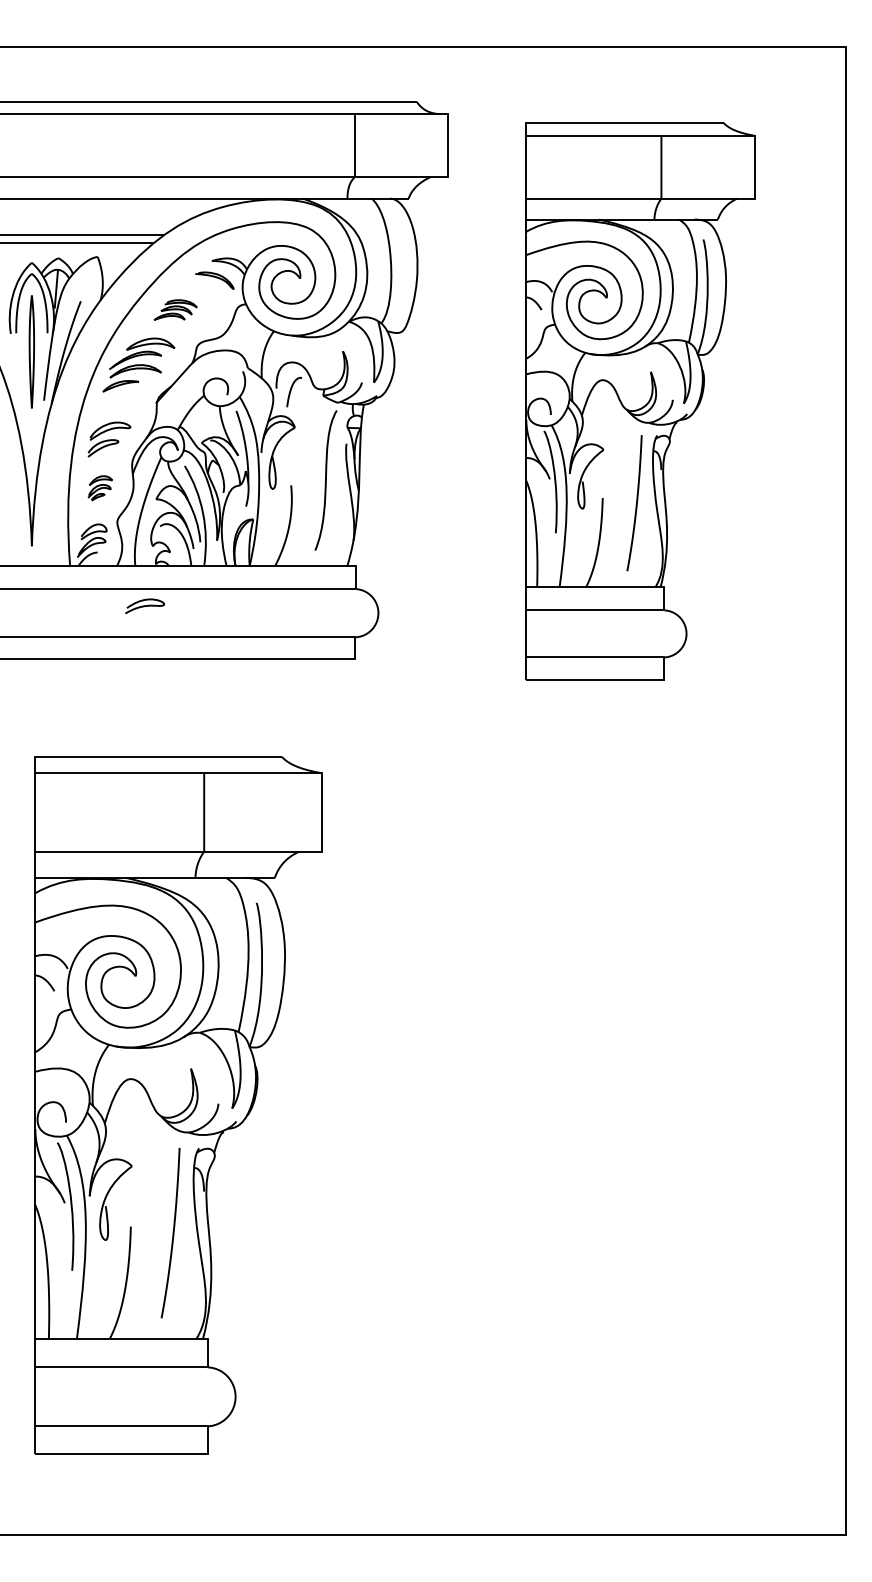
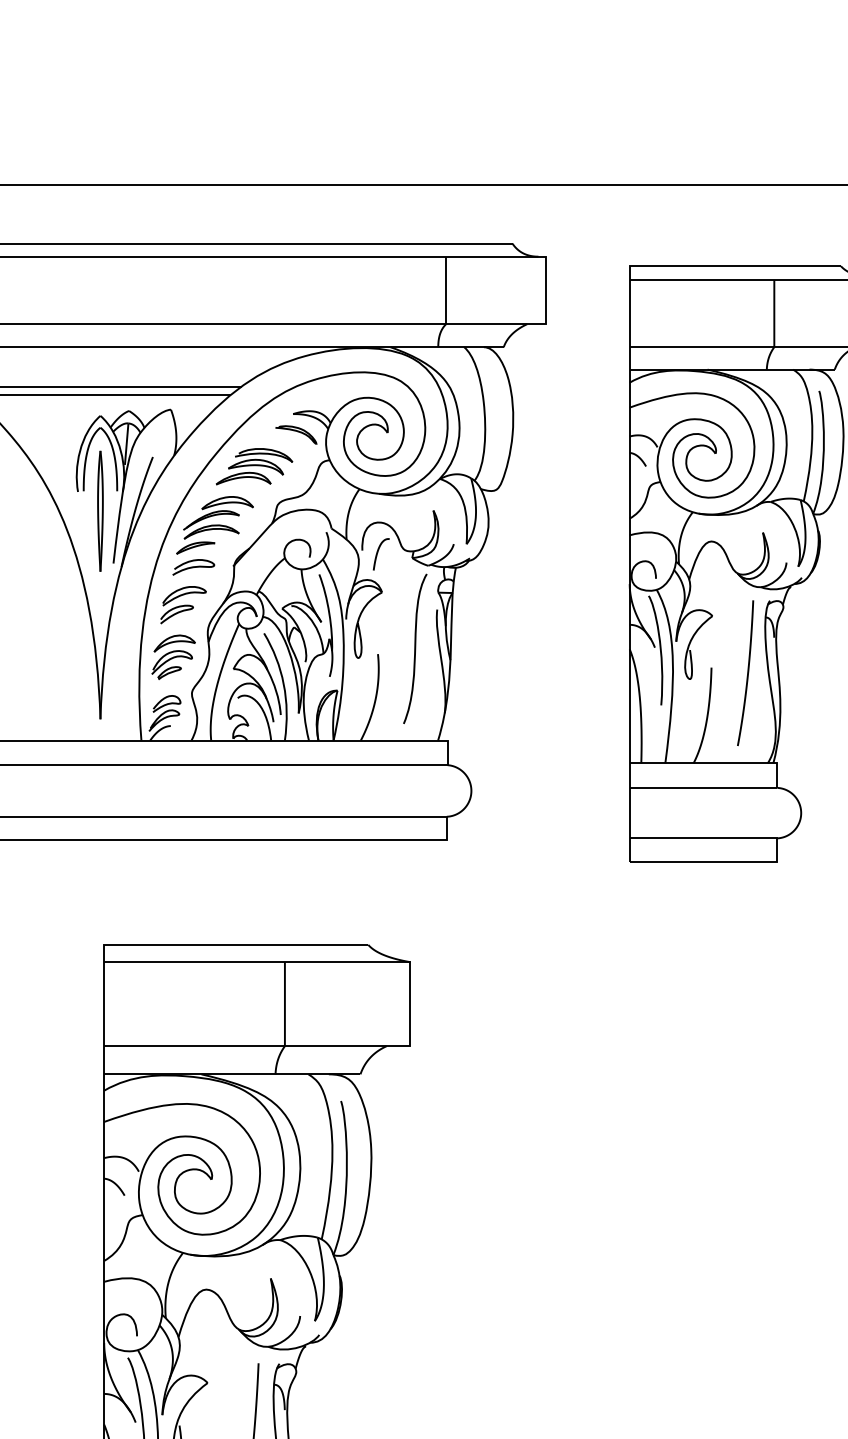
part: (175, 309) -> (254, 465), size x1.67
part: (100, 488) -> (173, 657), size x1.67
curve: (145, 606) -> (194, 567), moved

